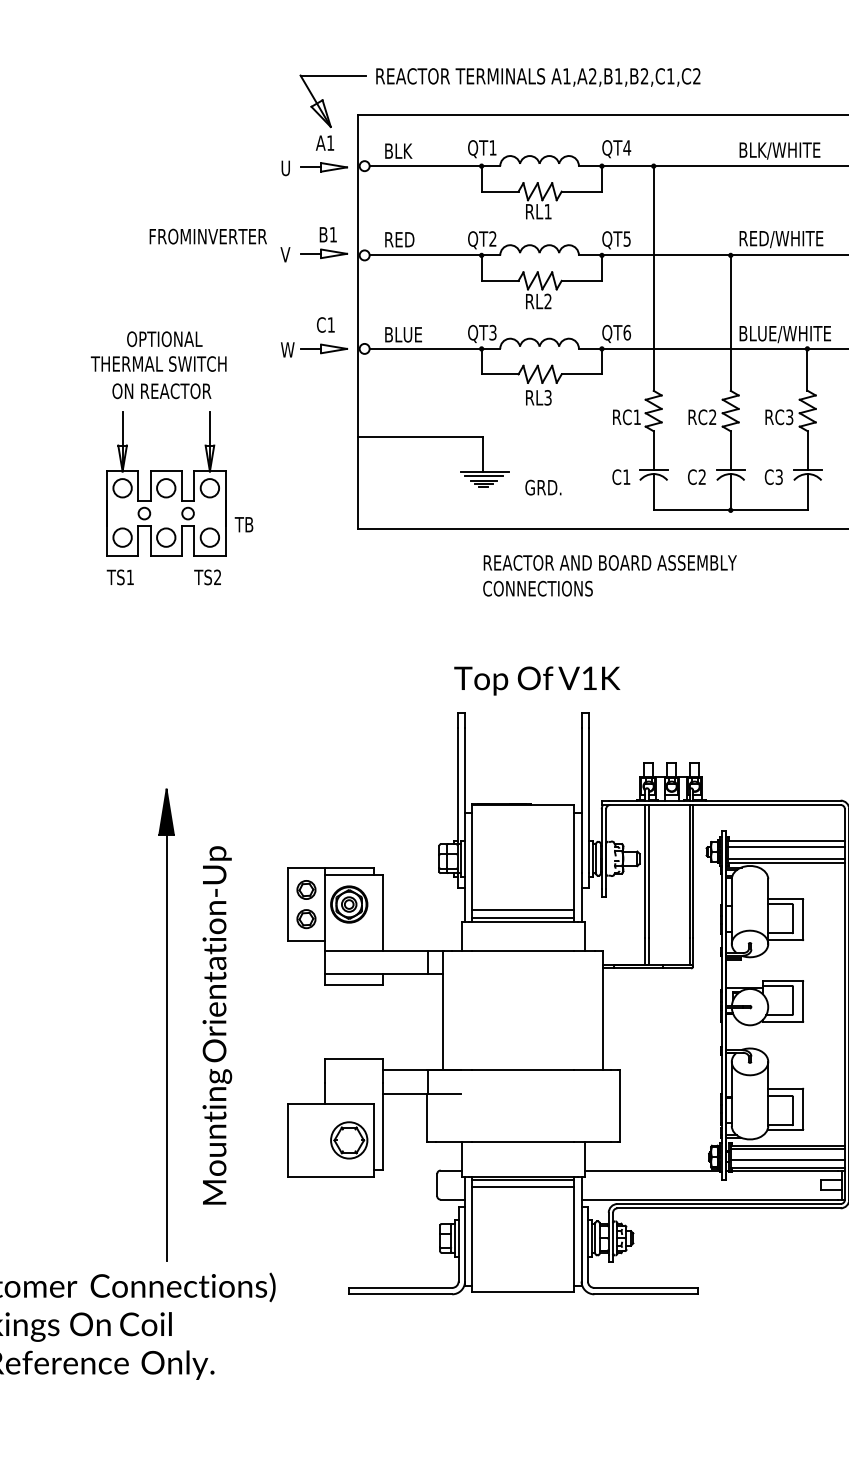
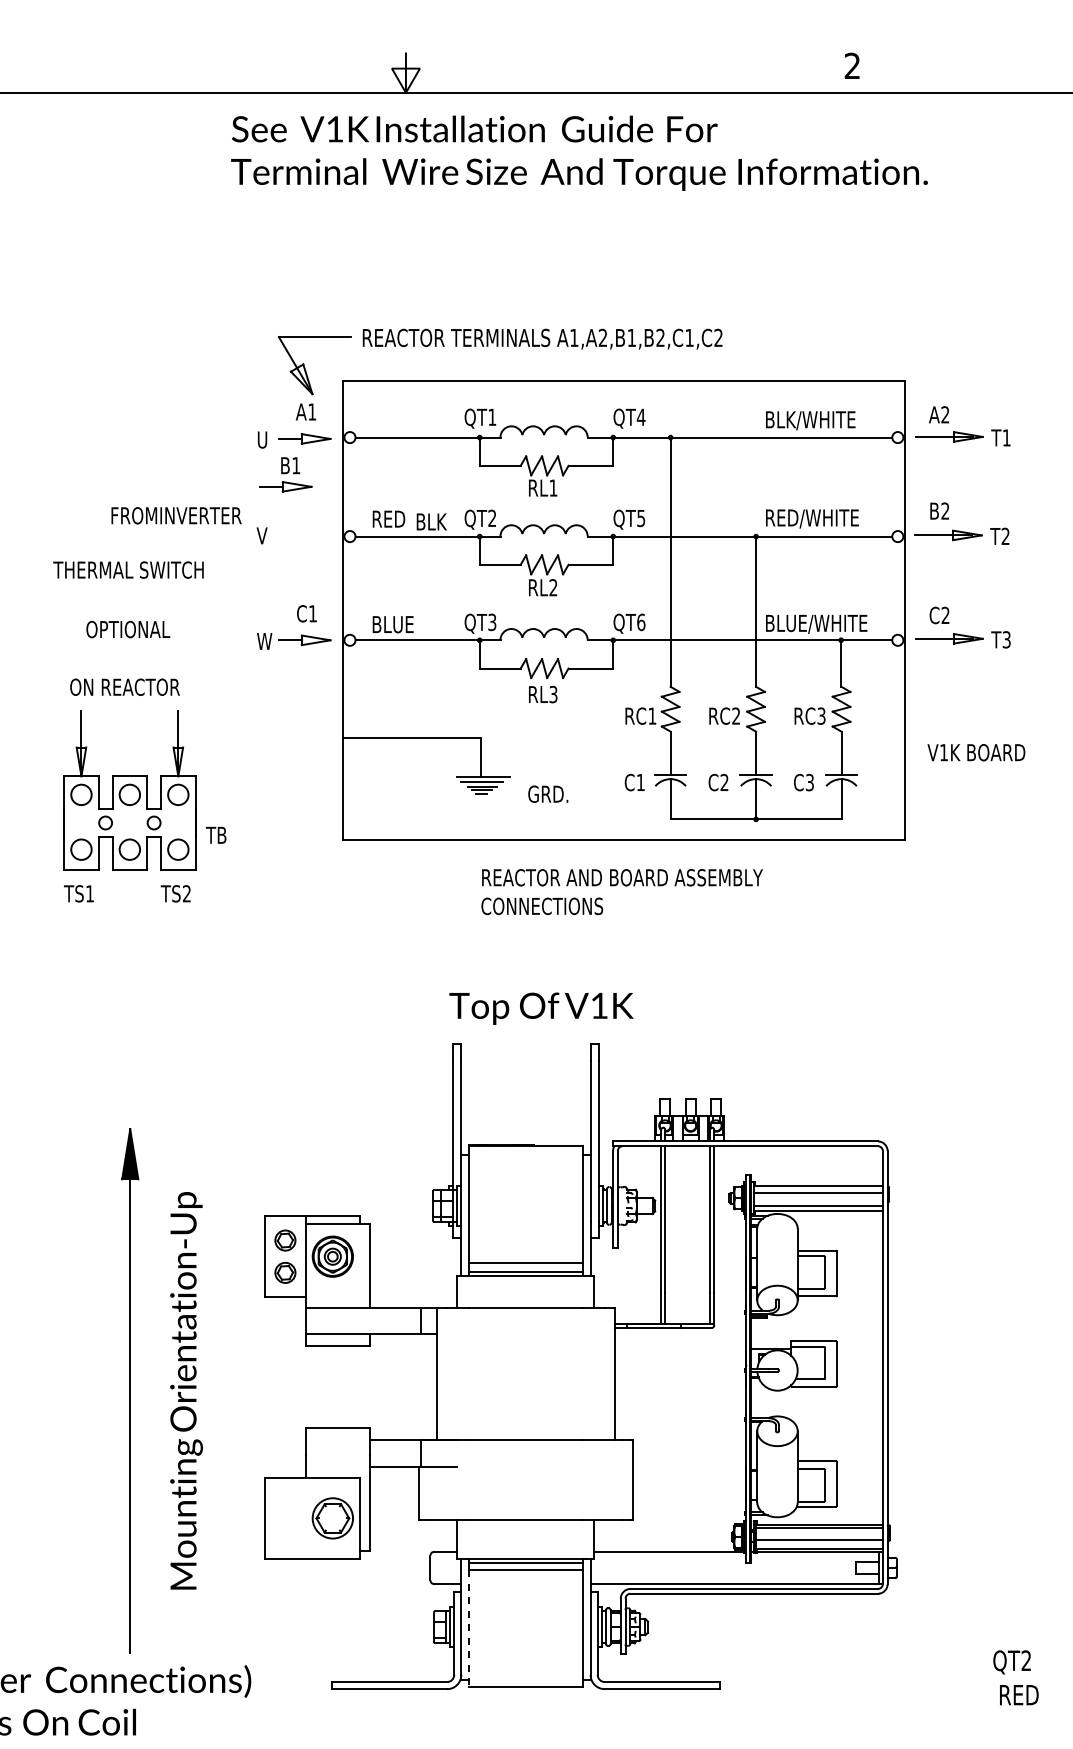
text: (398, 150) -> (431, 521), moved
part: (323, 242) -> (285, 474), moved
text: (158, 363) -> (128, 569), moved
line: (472, 1240) -> (469, 1629), solid -> dashed

